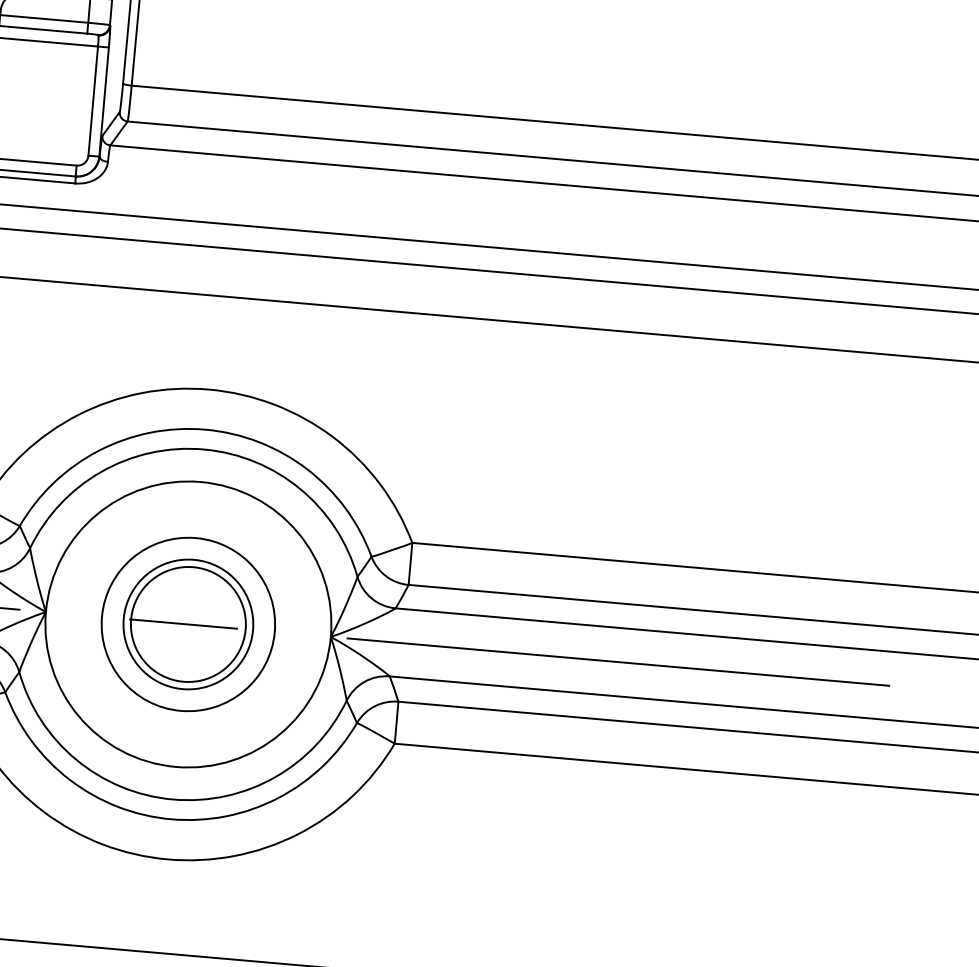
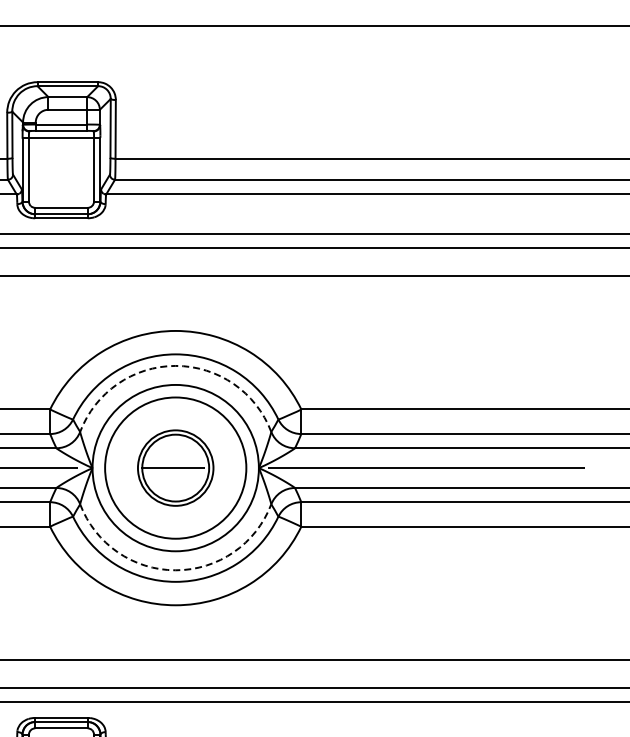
arc: (203, 448) -> (175, 365), solid -> dashed
circle: (188, 623) -> (175, 467), size x1.4
arc: (172, 799) -> (175, 570), solid -> dashed

